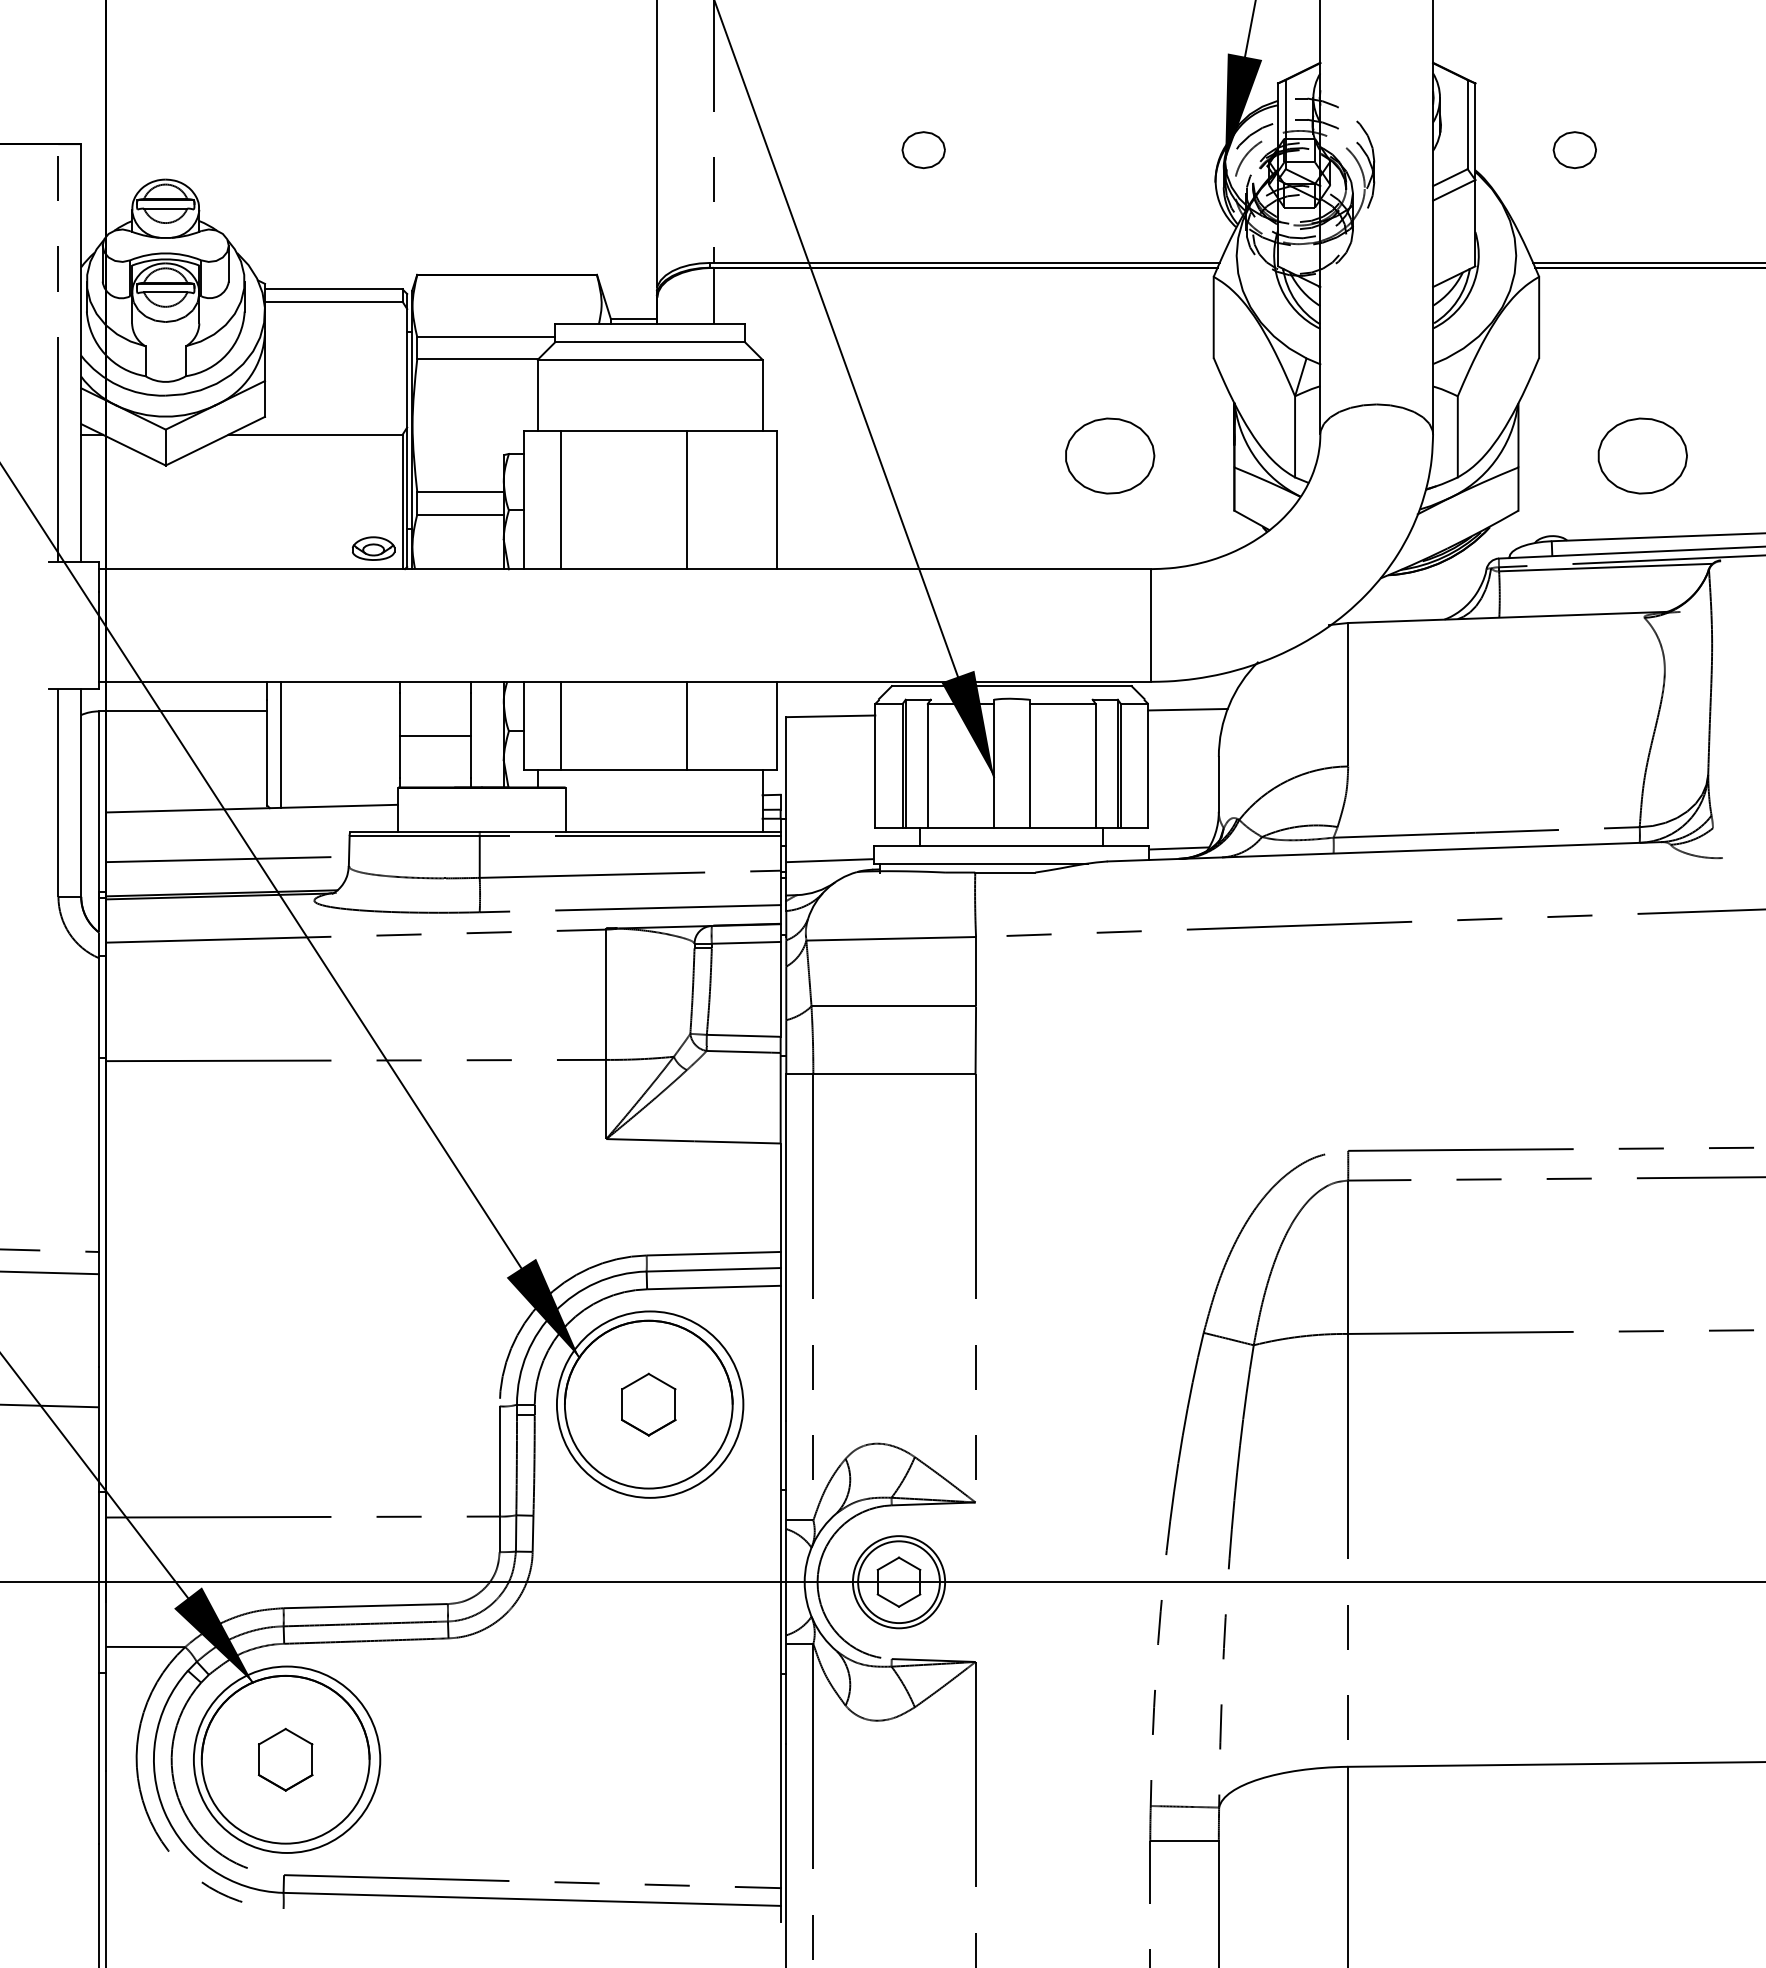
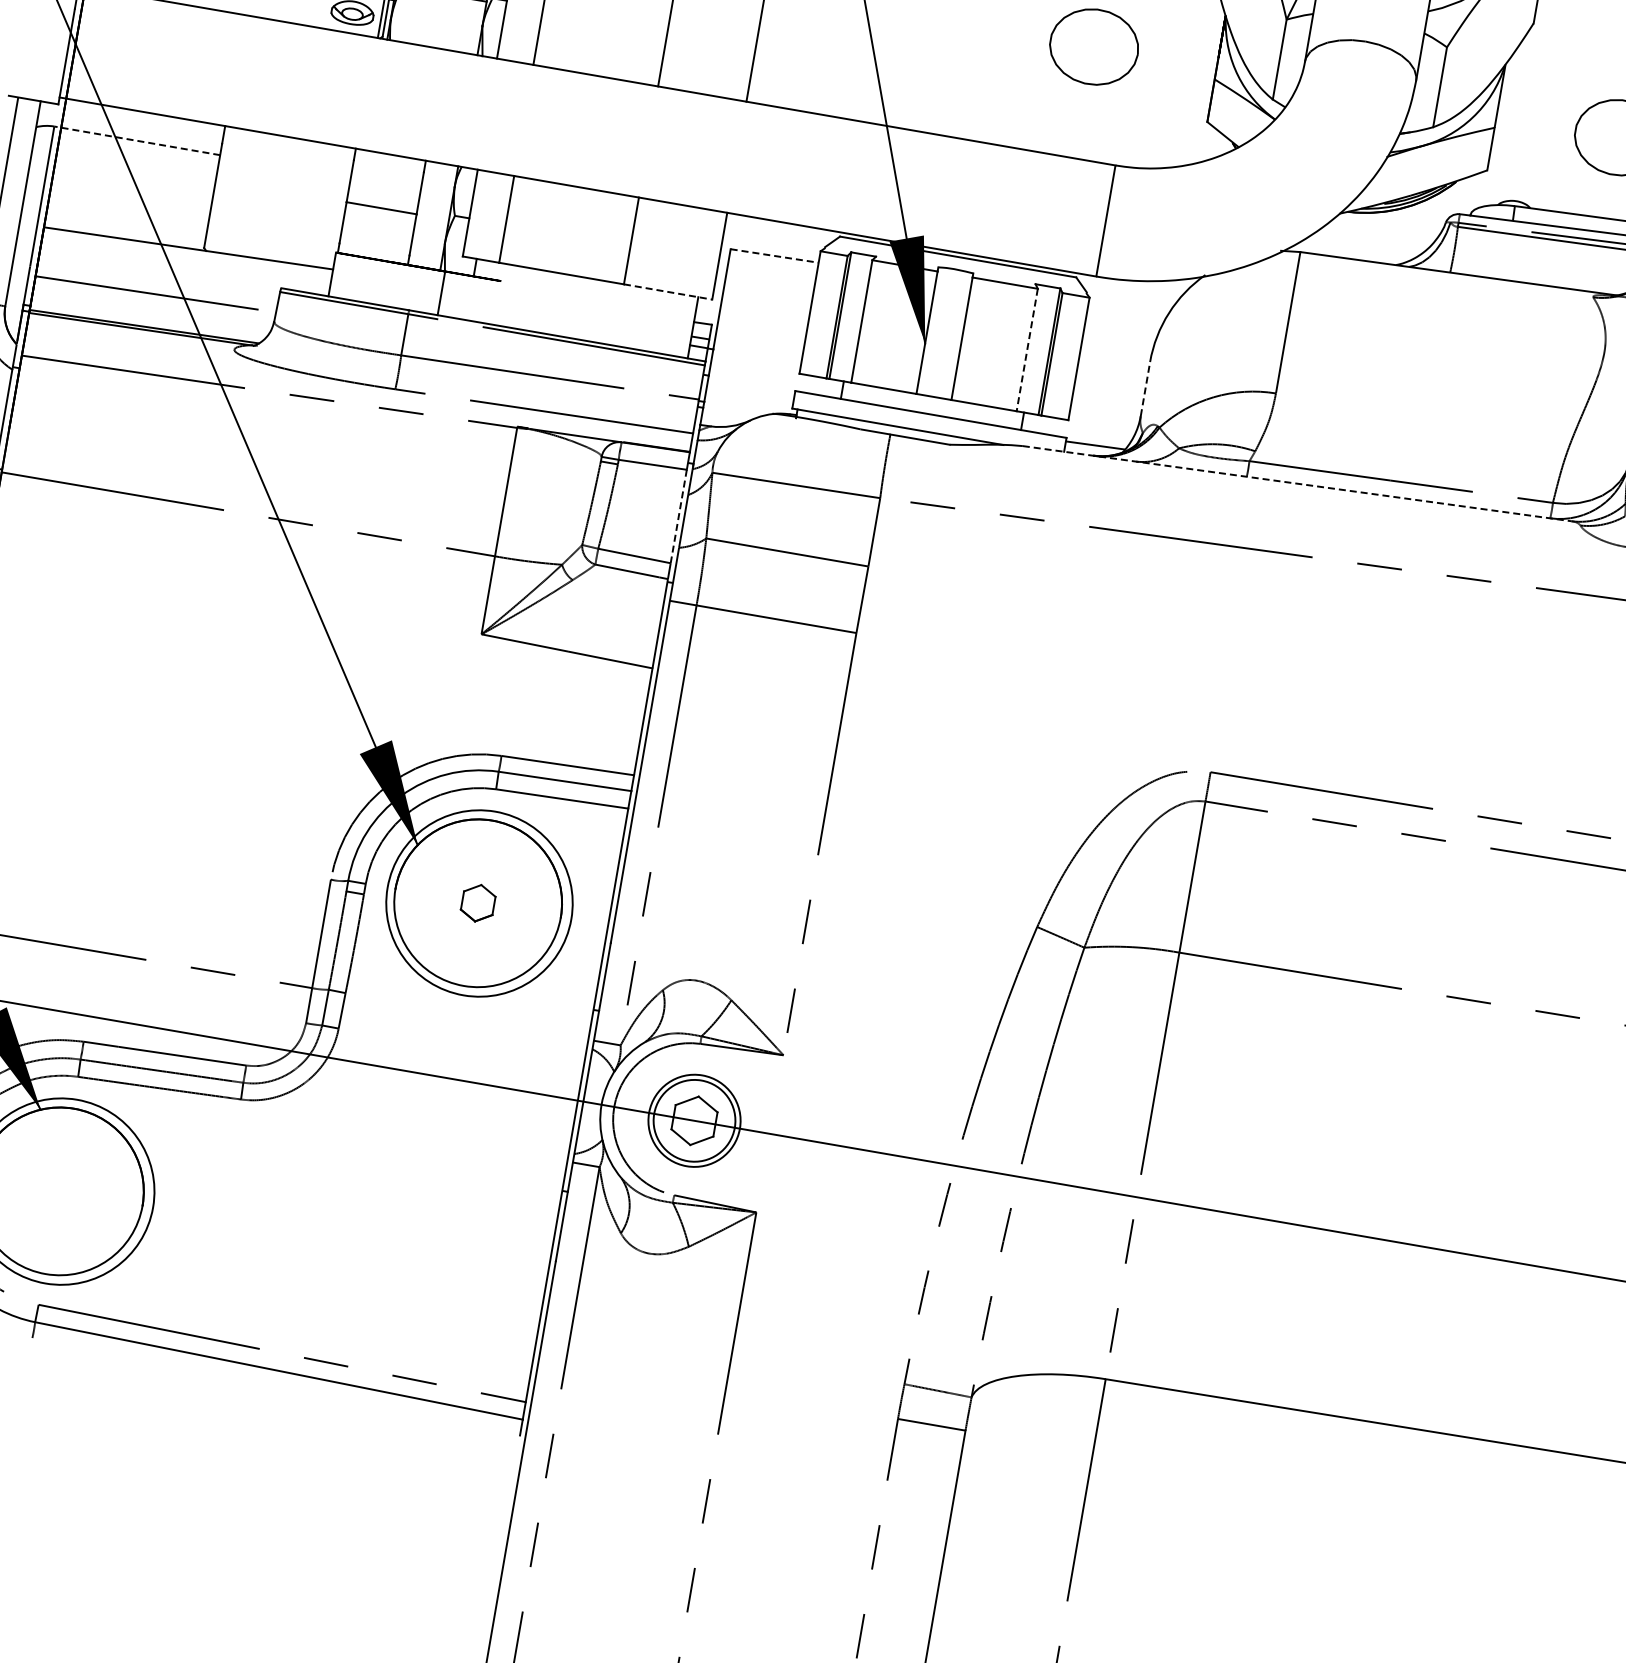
line: (1187, 709) -> (1127, 309), removed
line: (182, 711) -> (136, 140), solid -> dashed
line: (830, 716) -> (774, 256), solid -> dashed
line: (280, 744) -> (227, 190), removed
line: (1095, 766) -> (1026, 350), solid -> dashed
line: (731, 769) -> (667, 291), solid -> dashed
line: (1218, 783) -> (1145, 388), solid -> dashed
line: (565, 809) -> (441, 292), moved
line: (1384, 851) -> (1297, 483), solid -> dashed
line: (830, 860) -> (749, 397), removed
line: (780, 989) -> (678, 516), solid -> dashed
part: (648, 1404) -> (477, 903), size x0.6
part: (285, 1759) -> (59, 1191), removed

